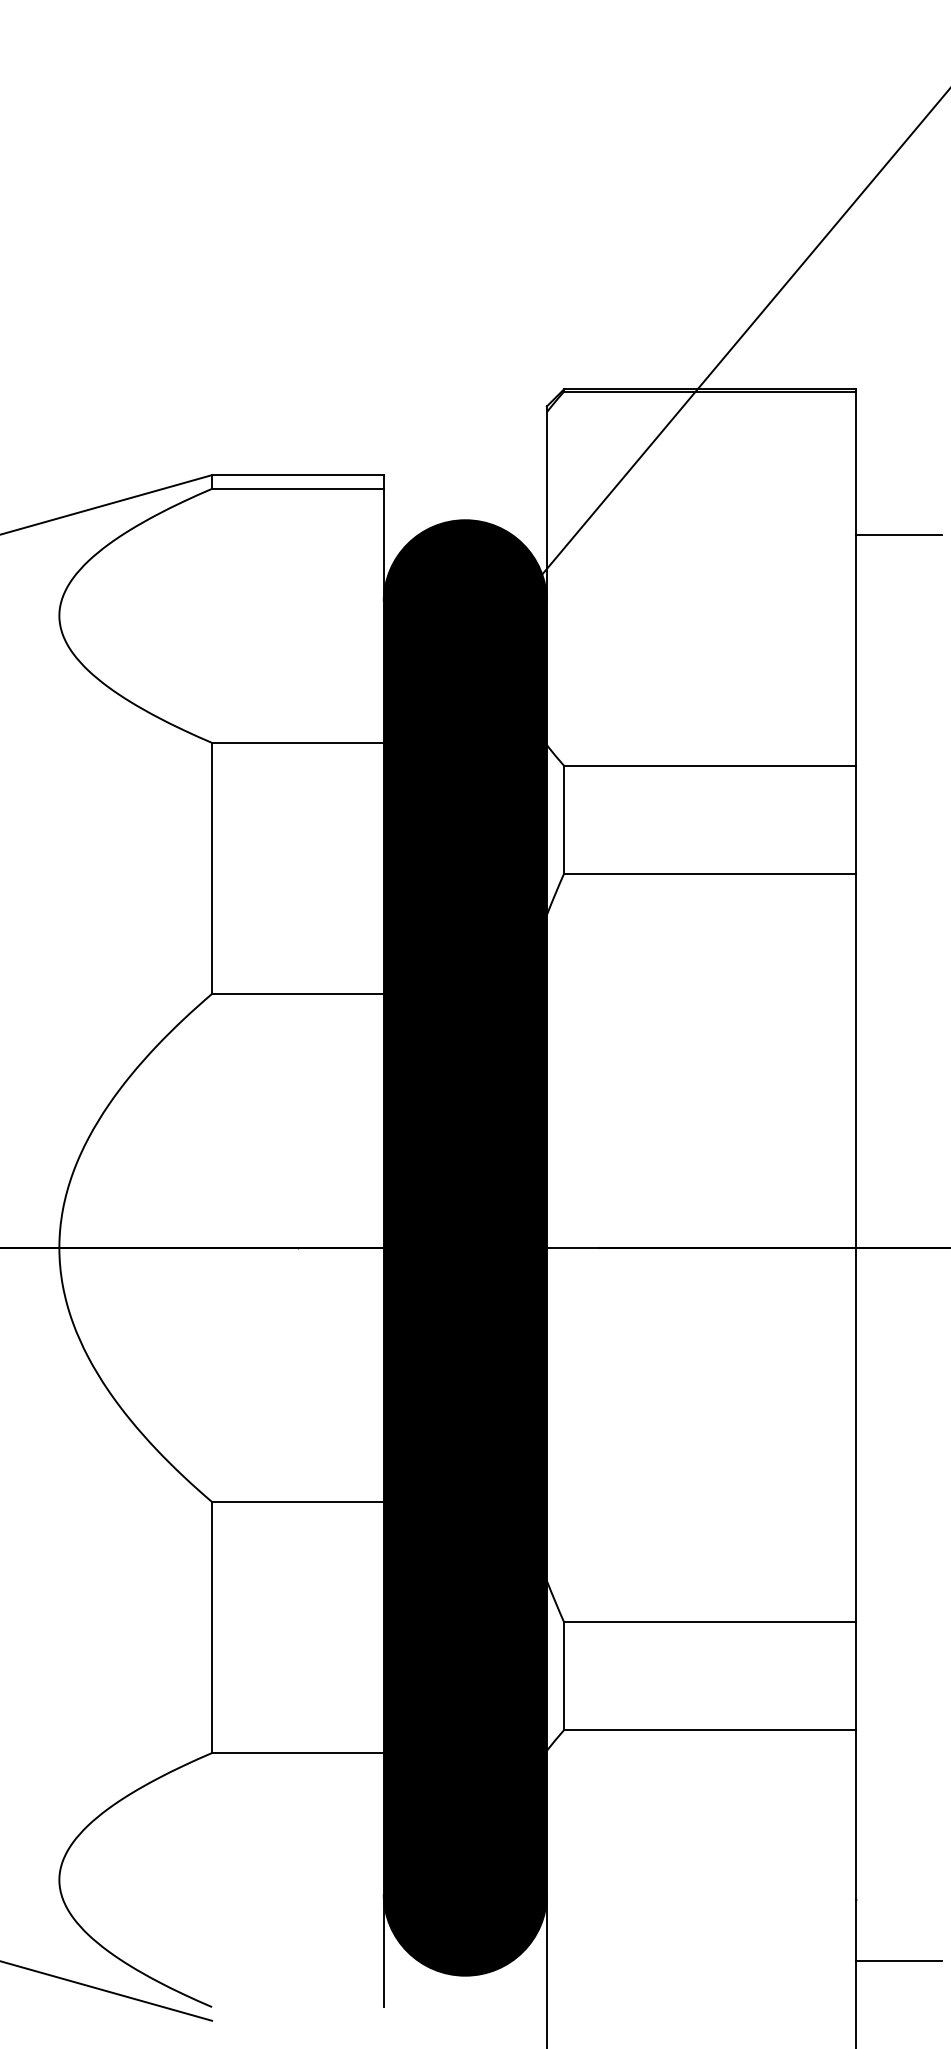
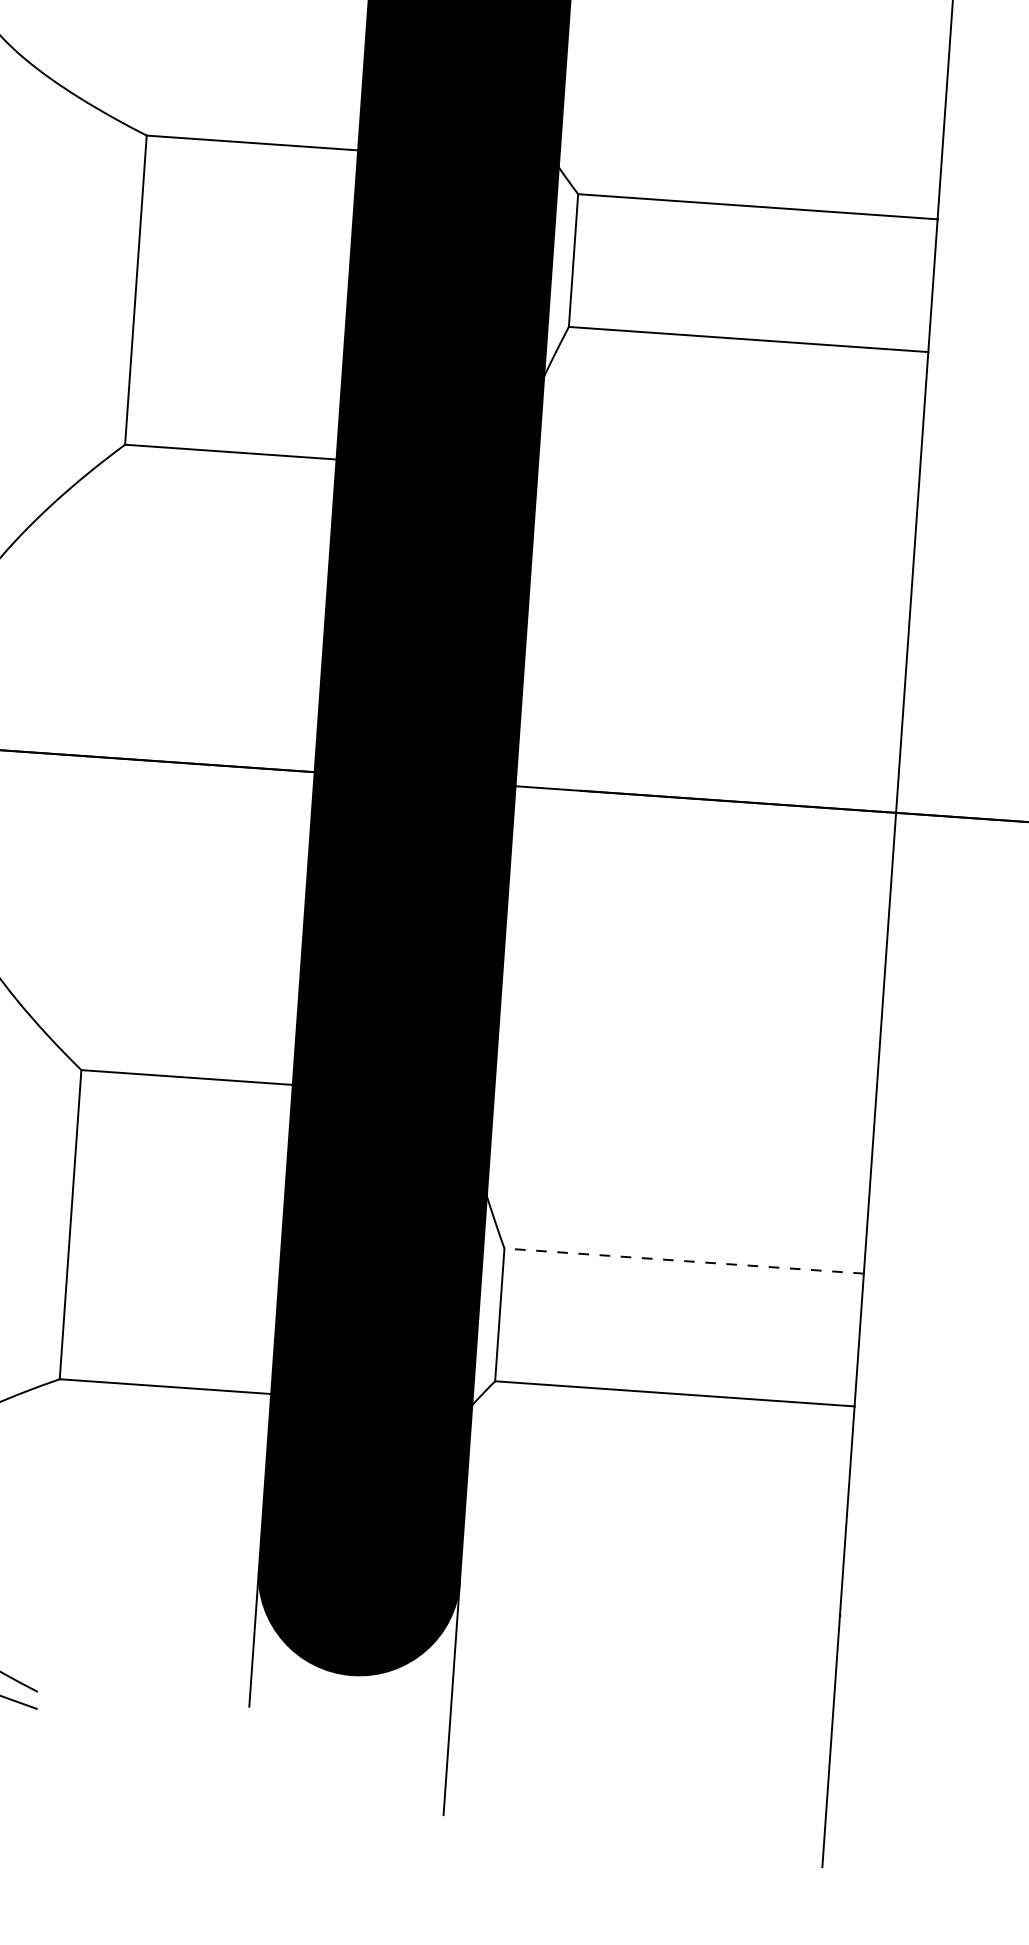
line: (710, 1622) -> (684, 1261), solid -> dashed
line: (898, 1960) -> (887, 1693), removed

